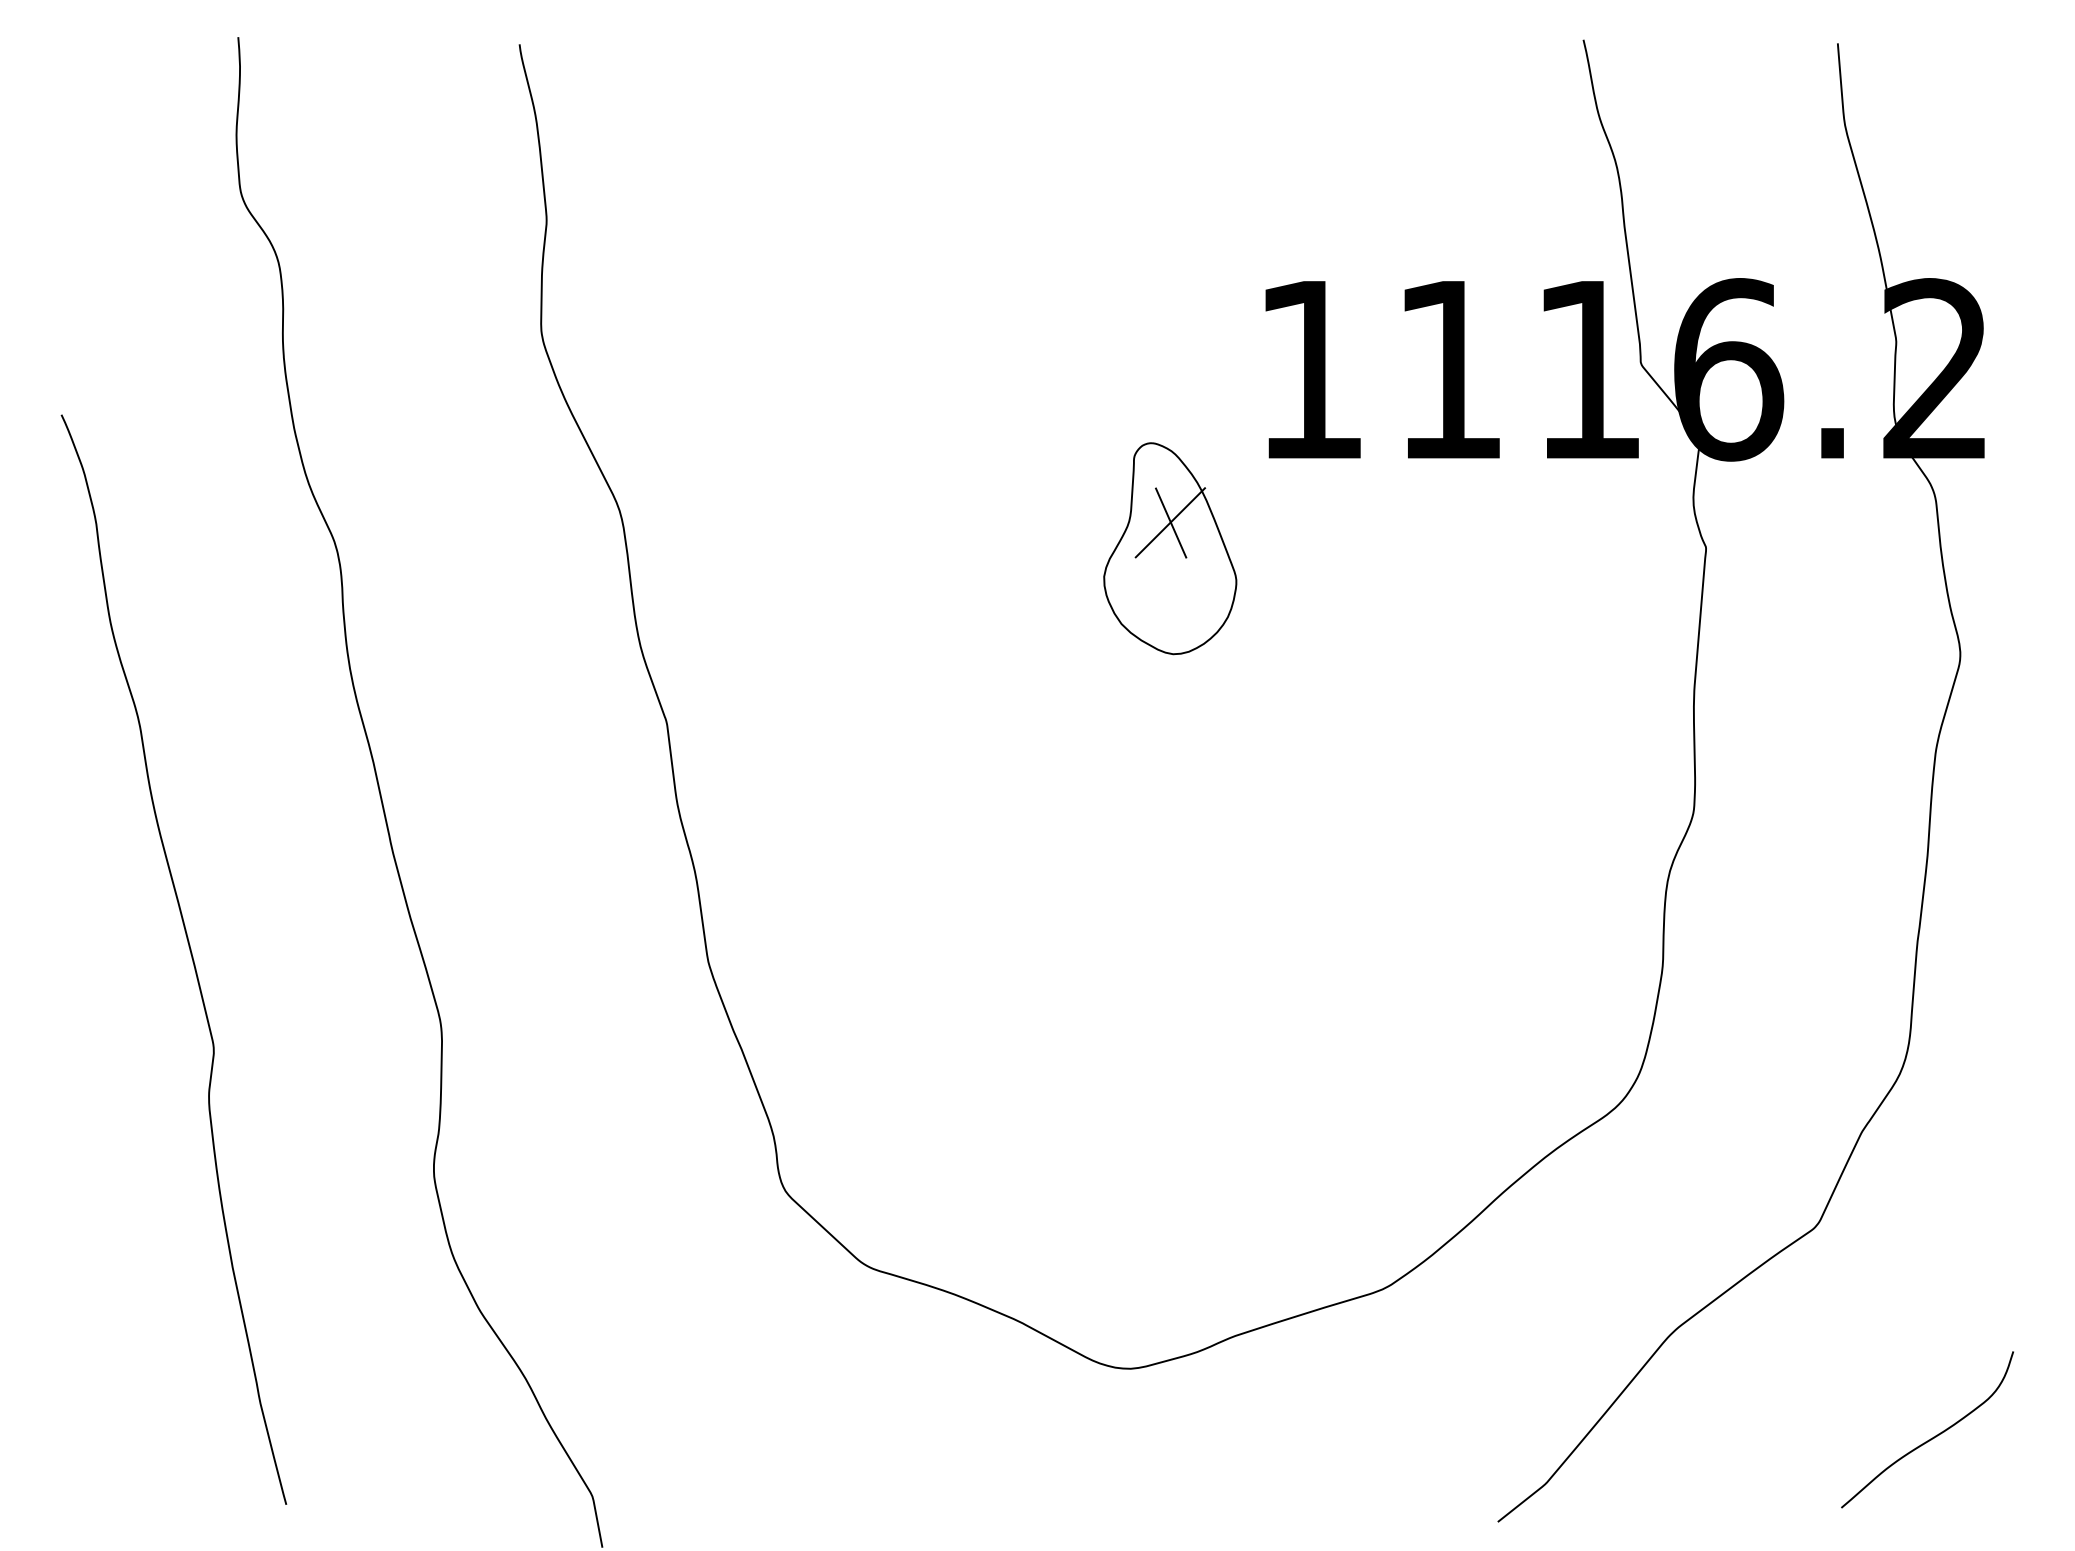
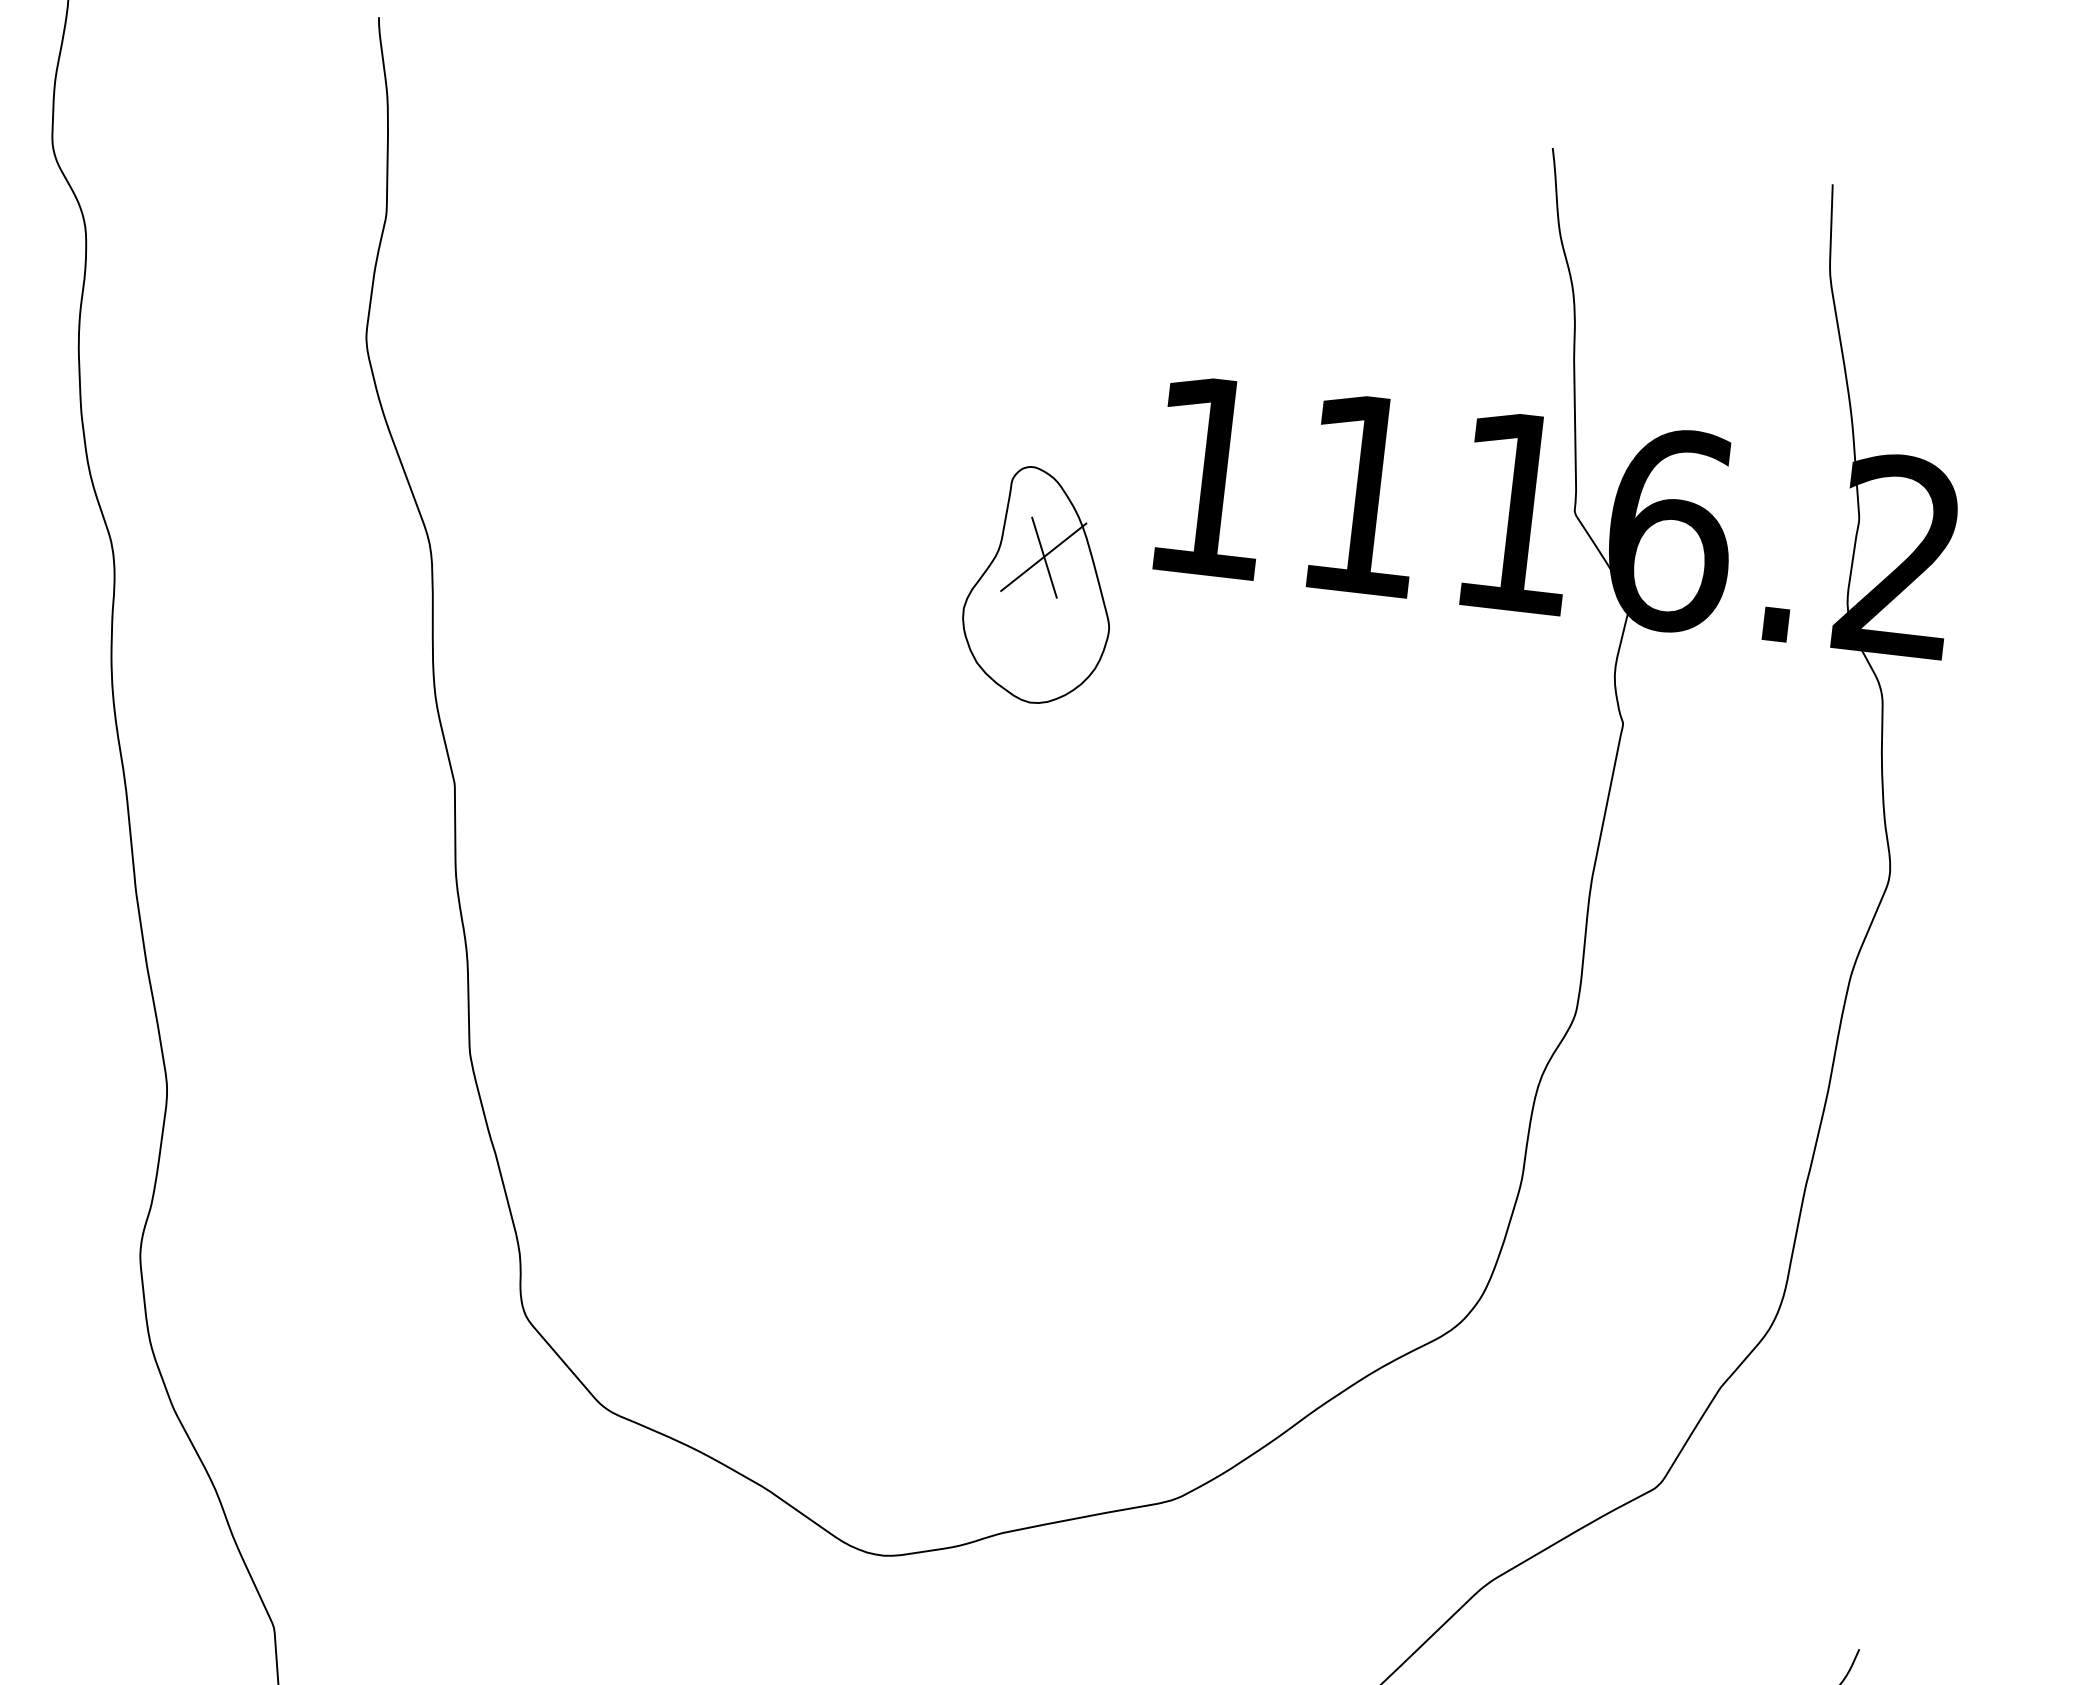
part: (1170, 548) -> (1040, 585), moved

